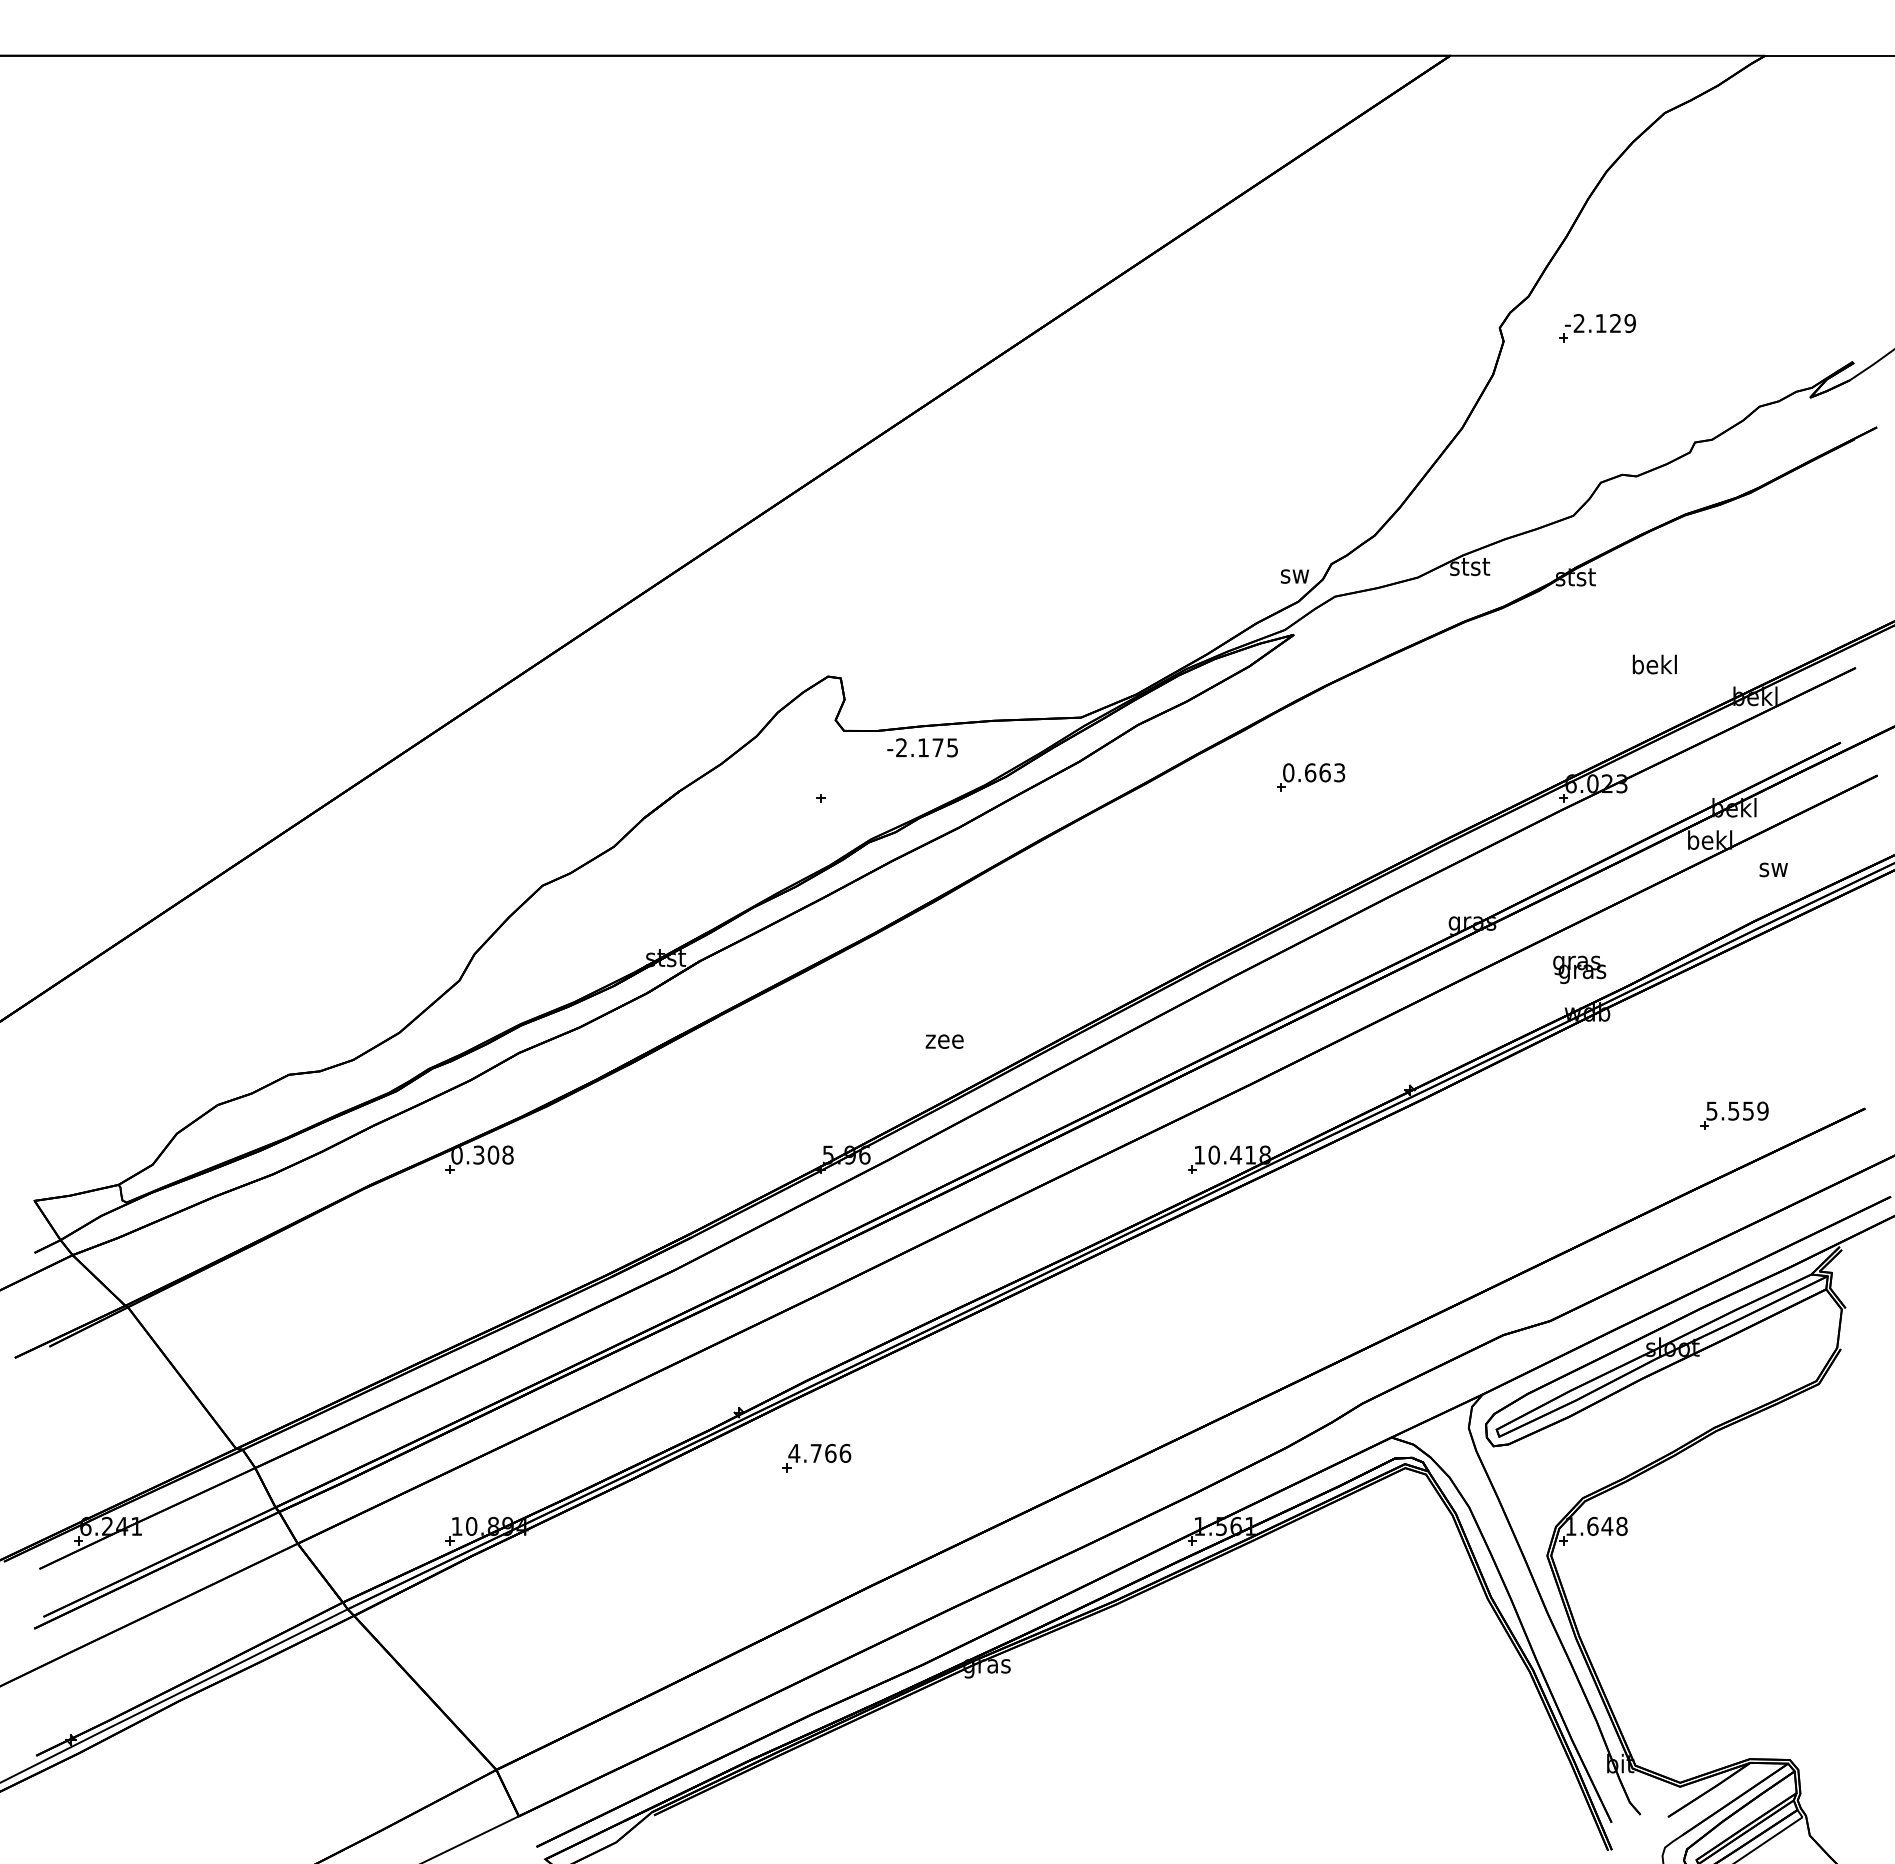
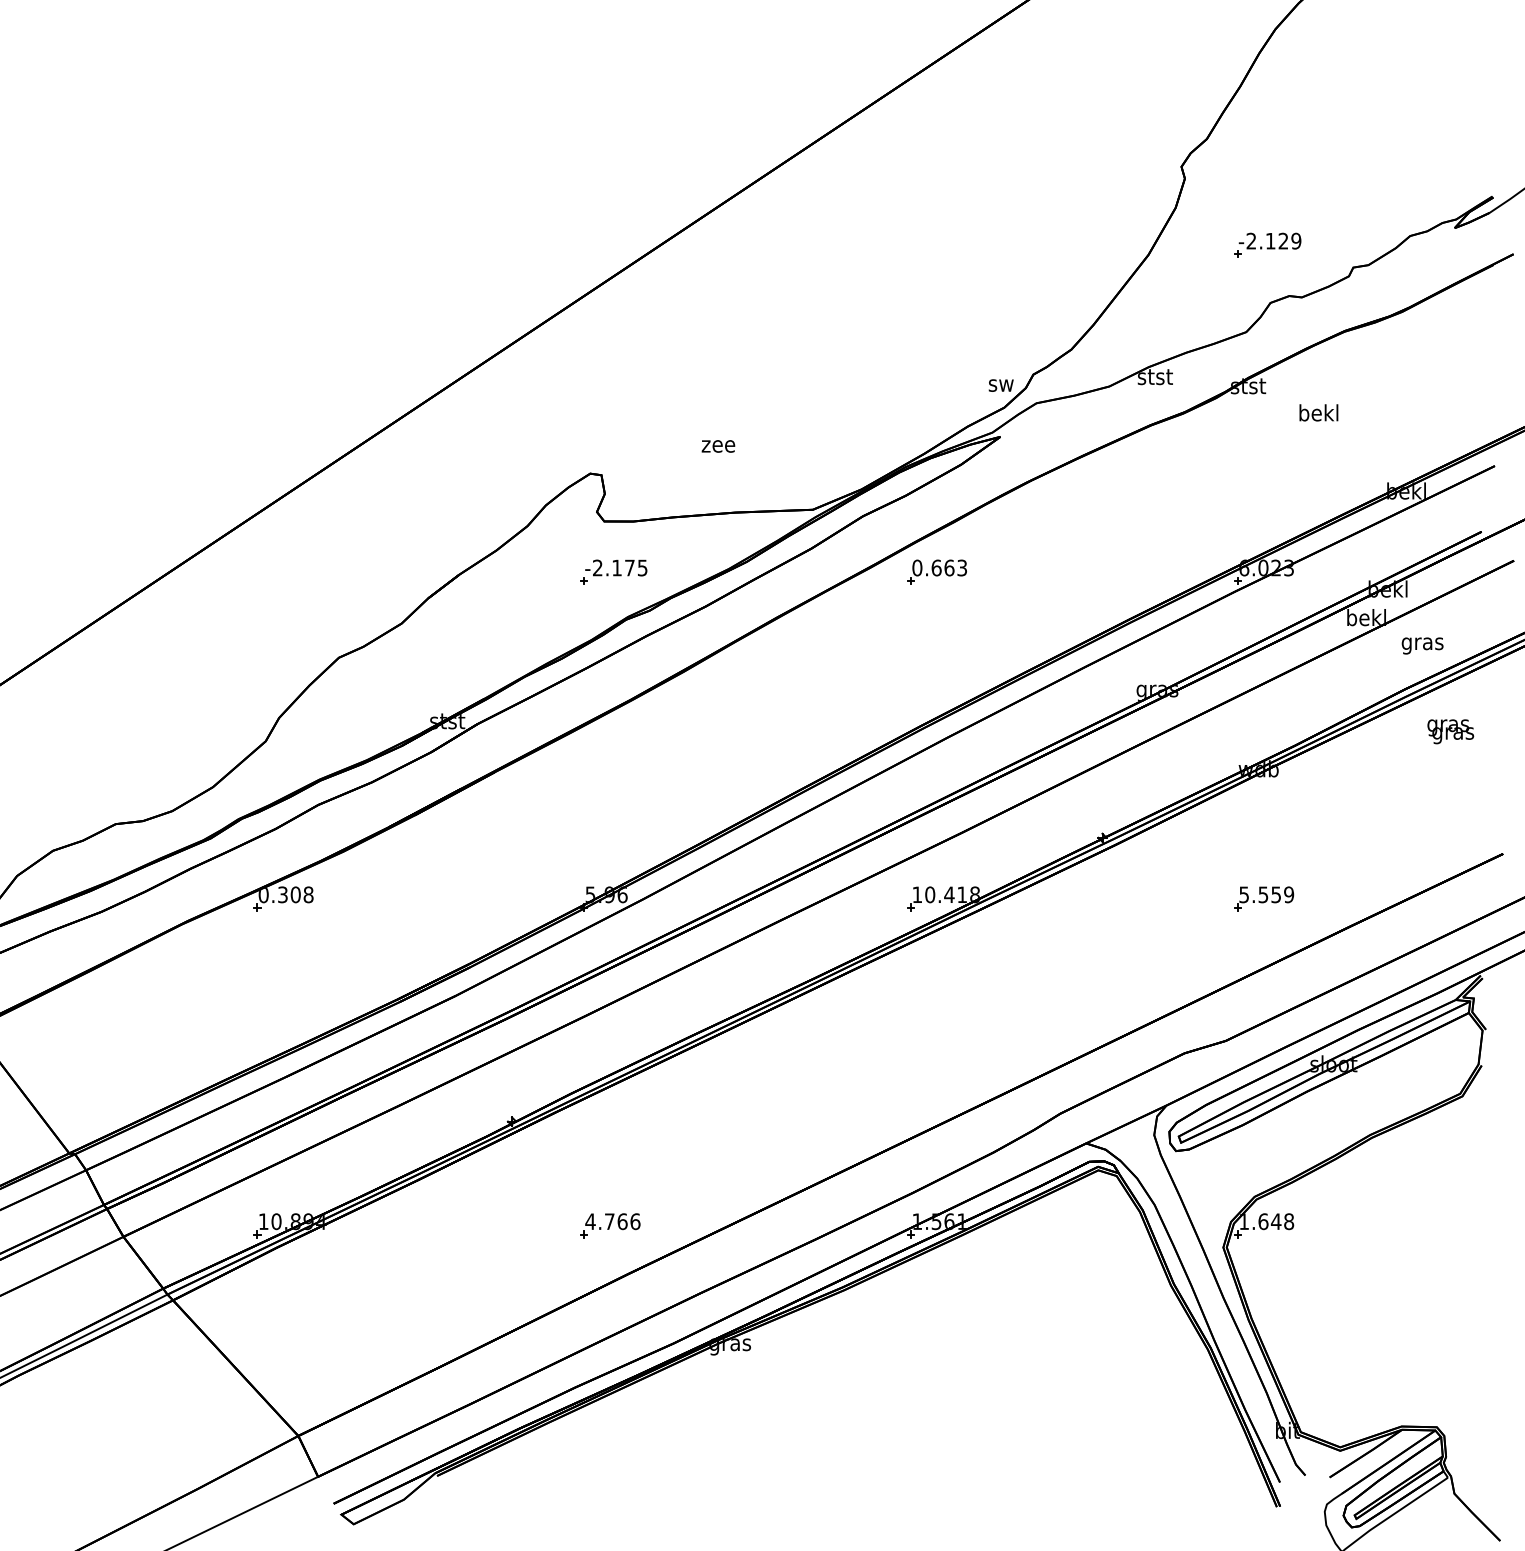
part: (1597, 328) -> (1267, 245), moved
text: (1654, 664) -> (1318, 412), moved
text: (922, 747) -> (616, 567), moved
part: (1311, 777) -> (937, 572), moved
text: (1773, 872) -> (1422, 646), sw -> gras
text: (1579, 969) -> (1450, 731), moved
text: (944, 1041) -> (718, 446), moved
part: (1734, 1115) -> (1264, 898), moved
part: (816, 1457) -> (610, 1225), moved

